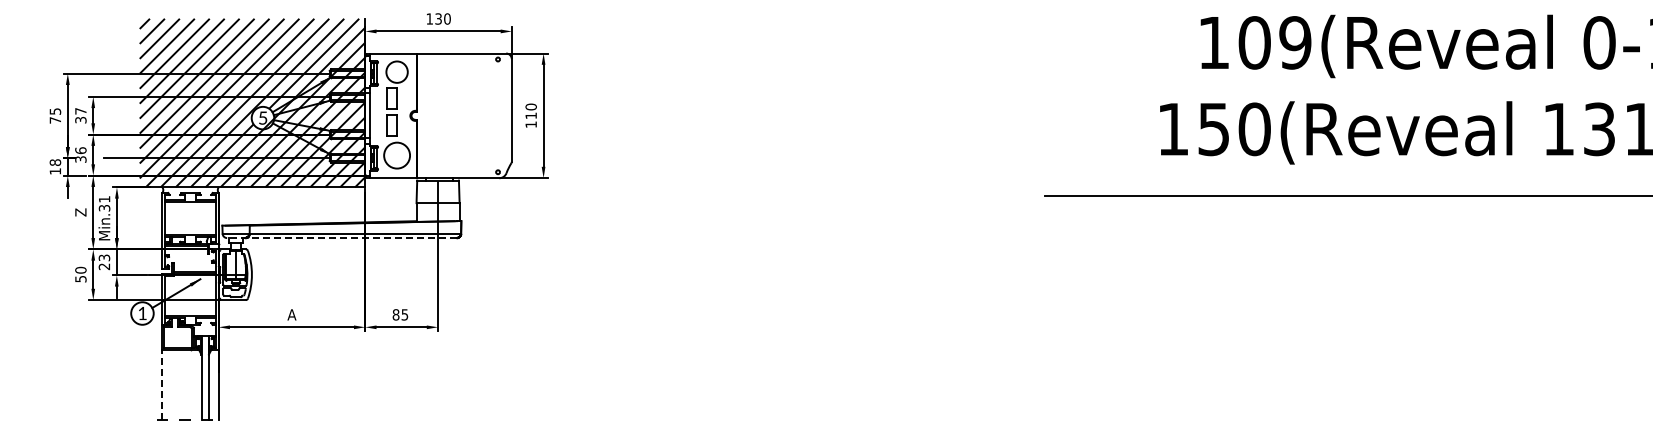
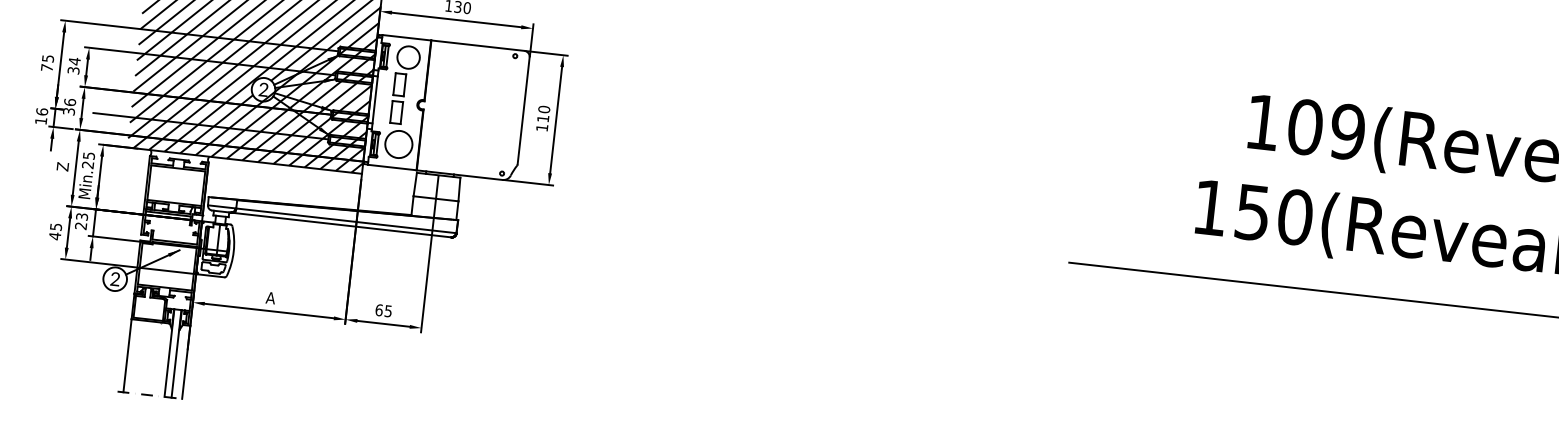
text: (80, 110) -> (74, 60), 37 -> 34
text: (262, 117) -> (263, 89), 5 -> 2
text: (54, 162) -> (41, 111), 18 -> 16
text: (104, 203) -> (88, 160), Min.31 -> Min.25
line: (341, 238) -> (331, 224), dashed -> solid
text: (80, 274) -> (55, 231), 50 -> 45
text: (142, 312) -> (115, 278), 1 -> 2
text: (395, 314) -> (378, 309), 85 -> 65
line: (162, 384) -> (127, 355), dashed -> solid

